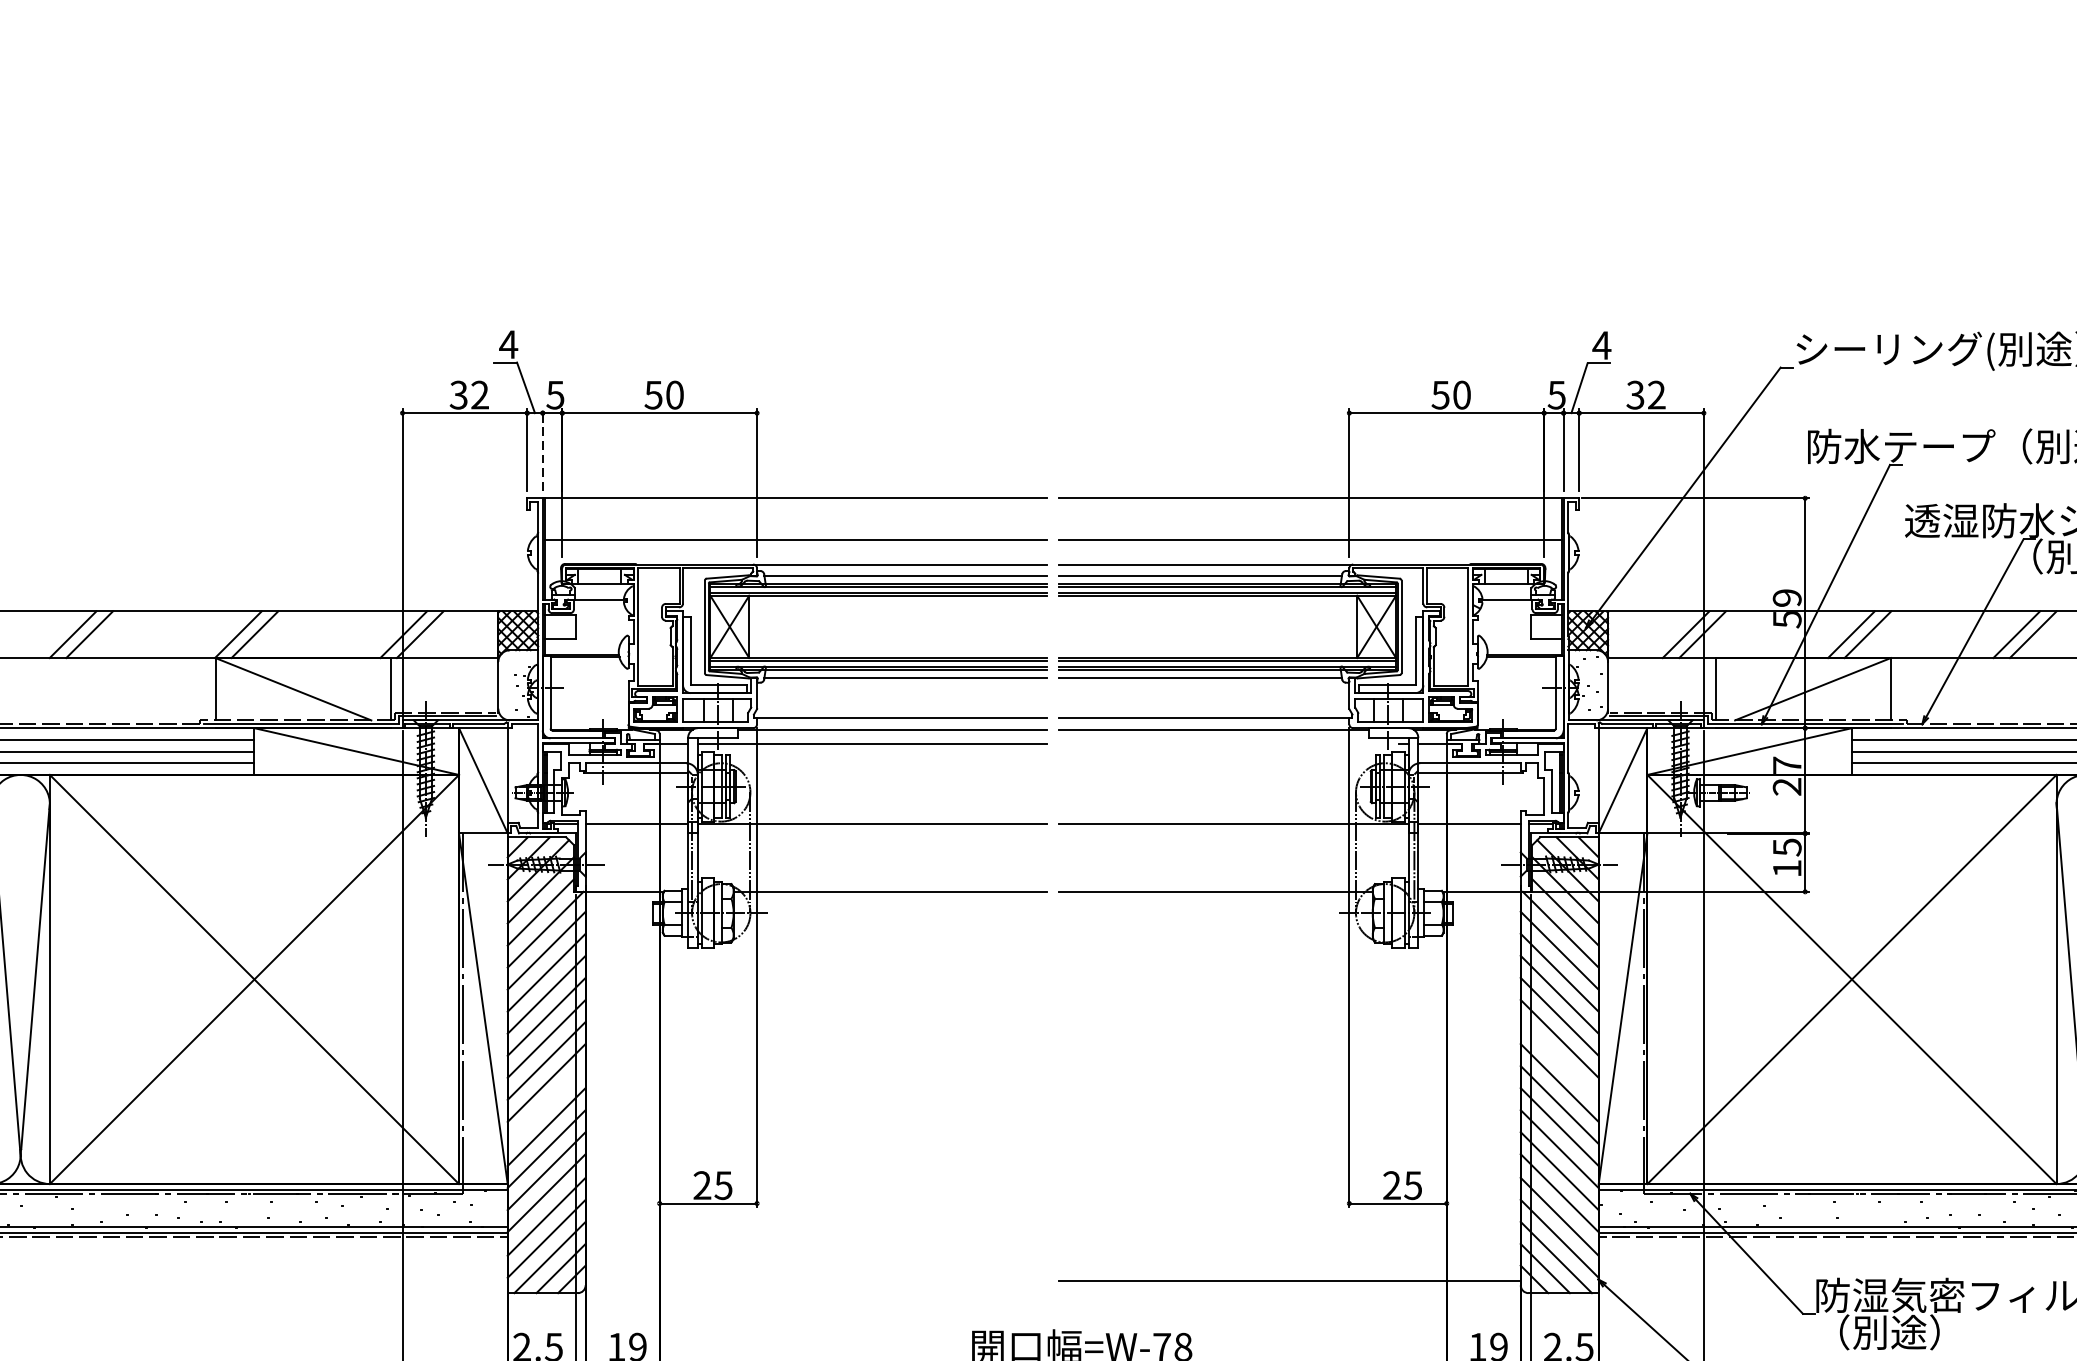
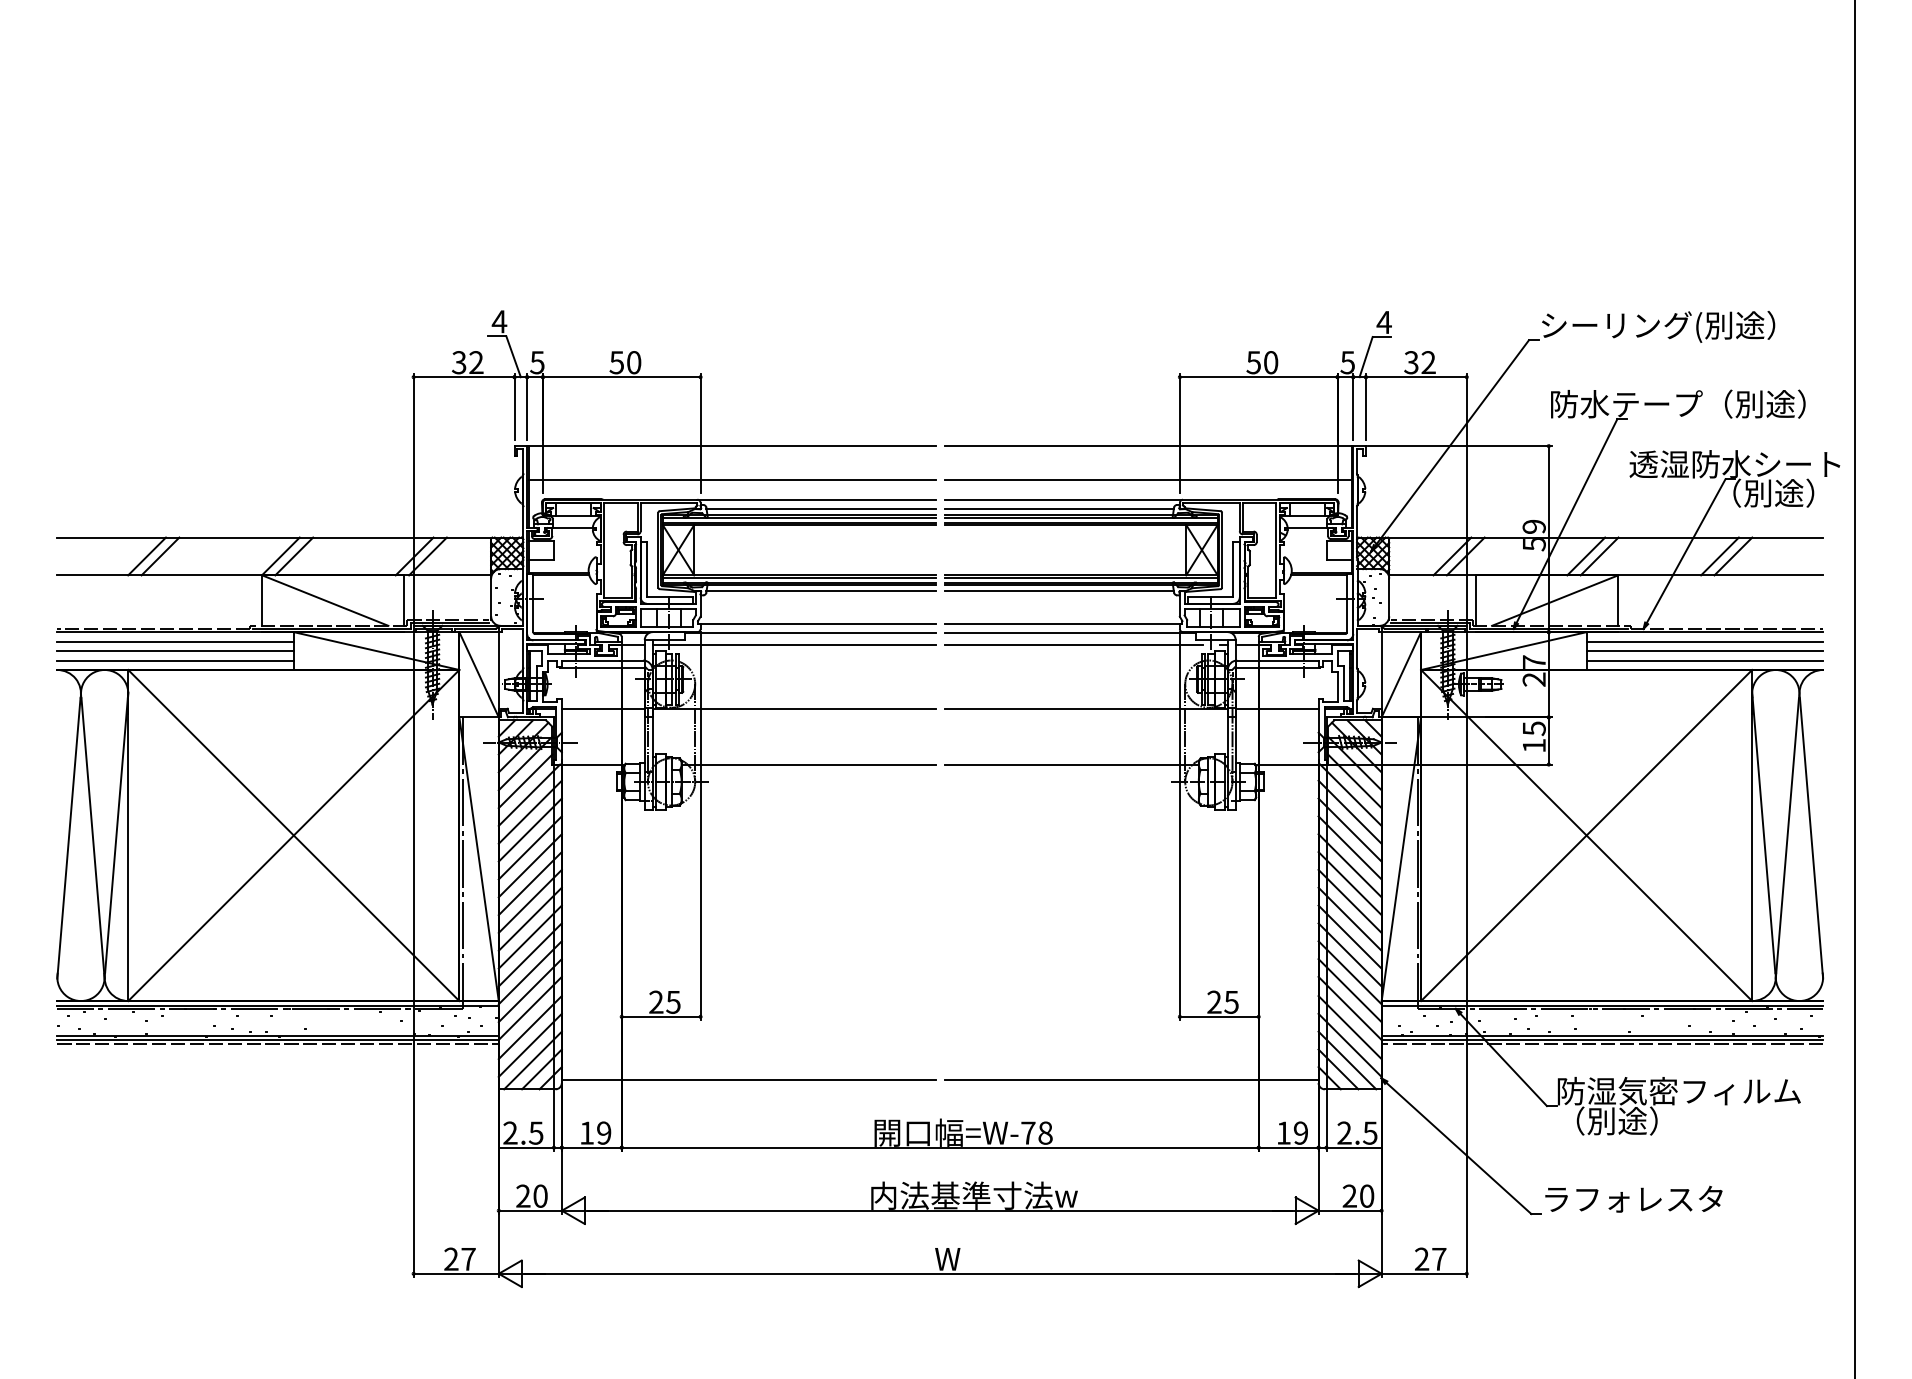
line: (543, 449) -> (527, 406), dashed -> solid
line: (1217, 743) -> (1073, 644), added
line: (1558, 1059) -> (1349, 900), added
line: (545, 1104) -> (529, 936), added
line: (816, 1280) -> (748, 1079), added

